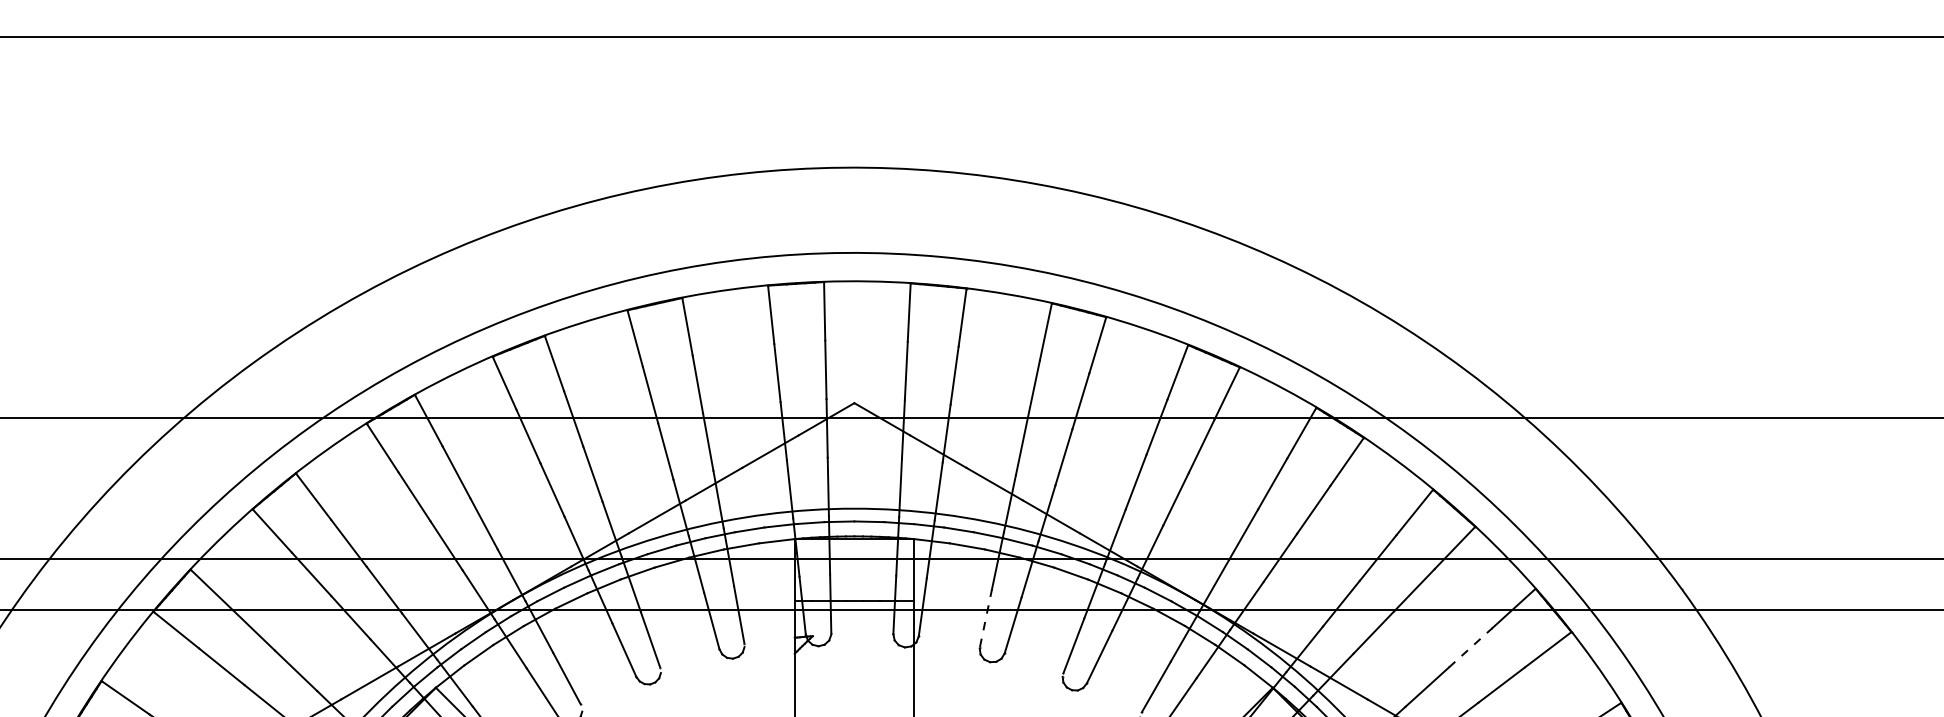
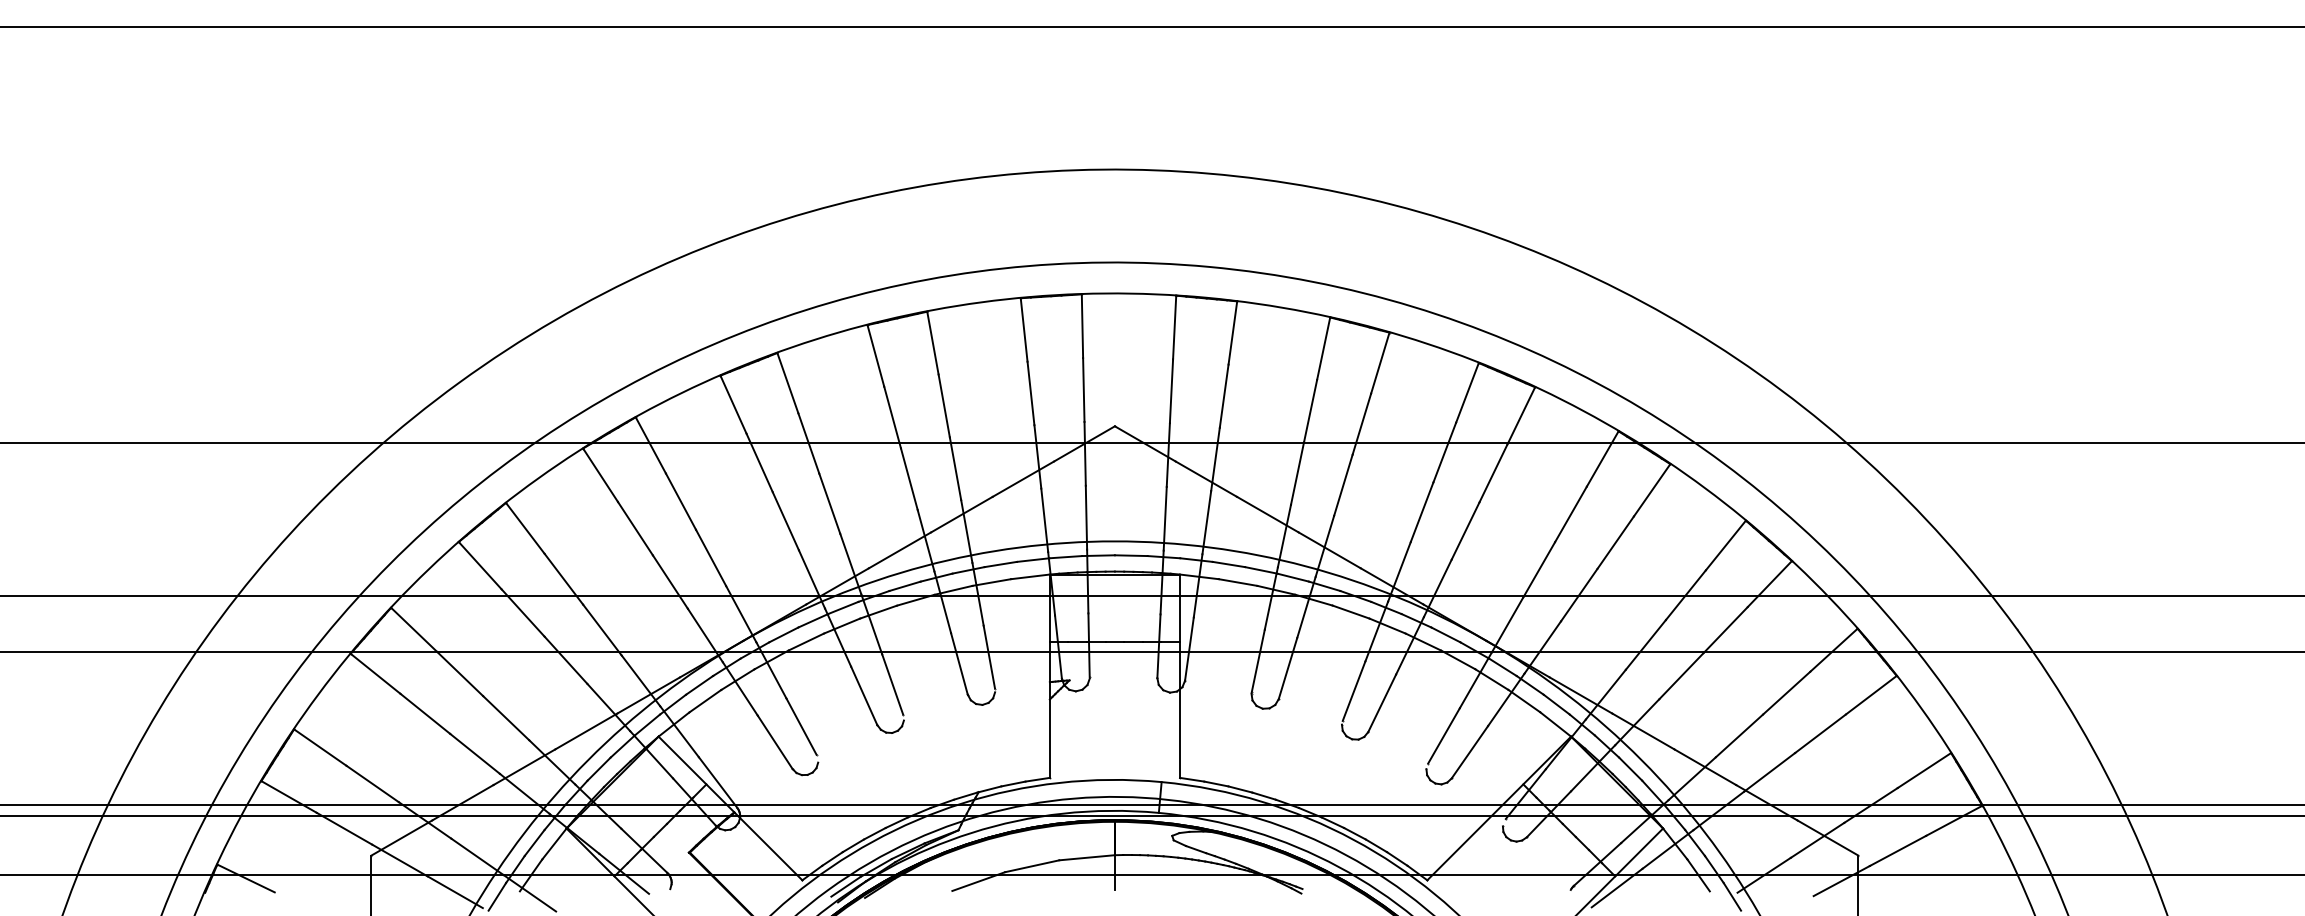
line: (986, 617) -> (1258, 660), dashed -> solid
line: (1470, 648) -> (1786, 693), dashed -> solid

